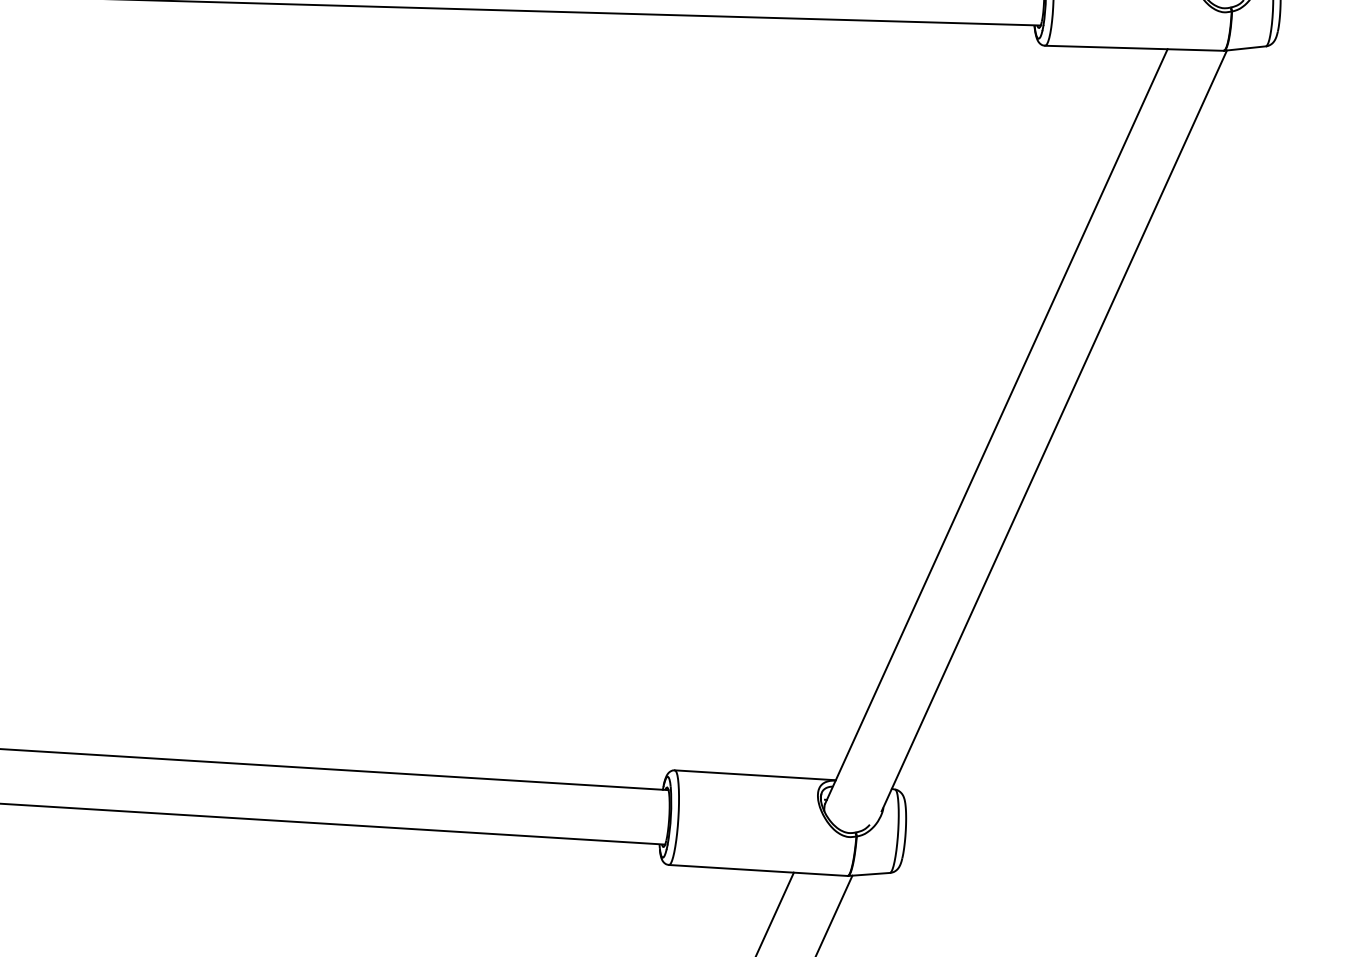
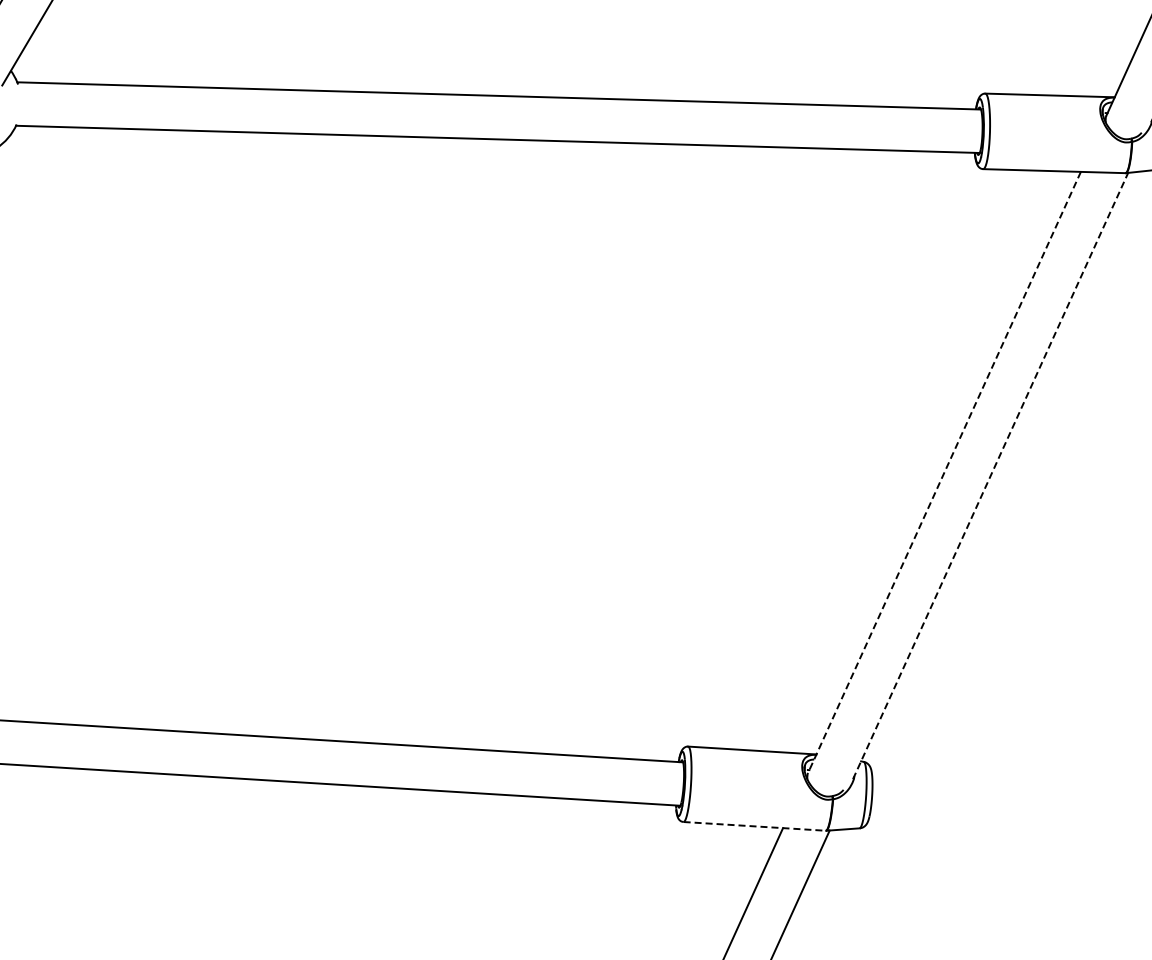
line: (996, 426) -> (944, 472), solid -> dashed
line: (1054, 431) -> (990, 476), solid -> dashed
line: (759, 870) -> (755, 826), solid -> dashed

